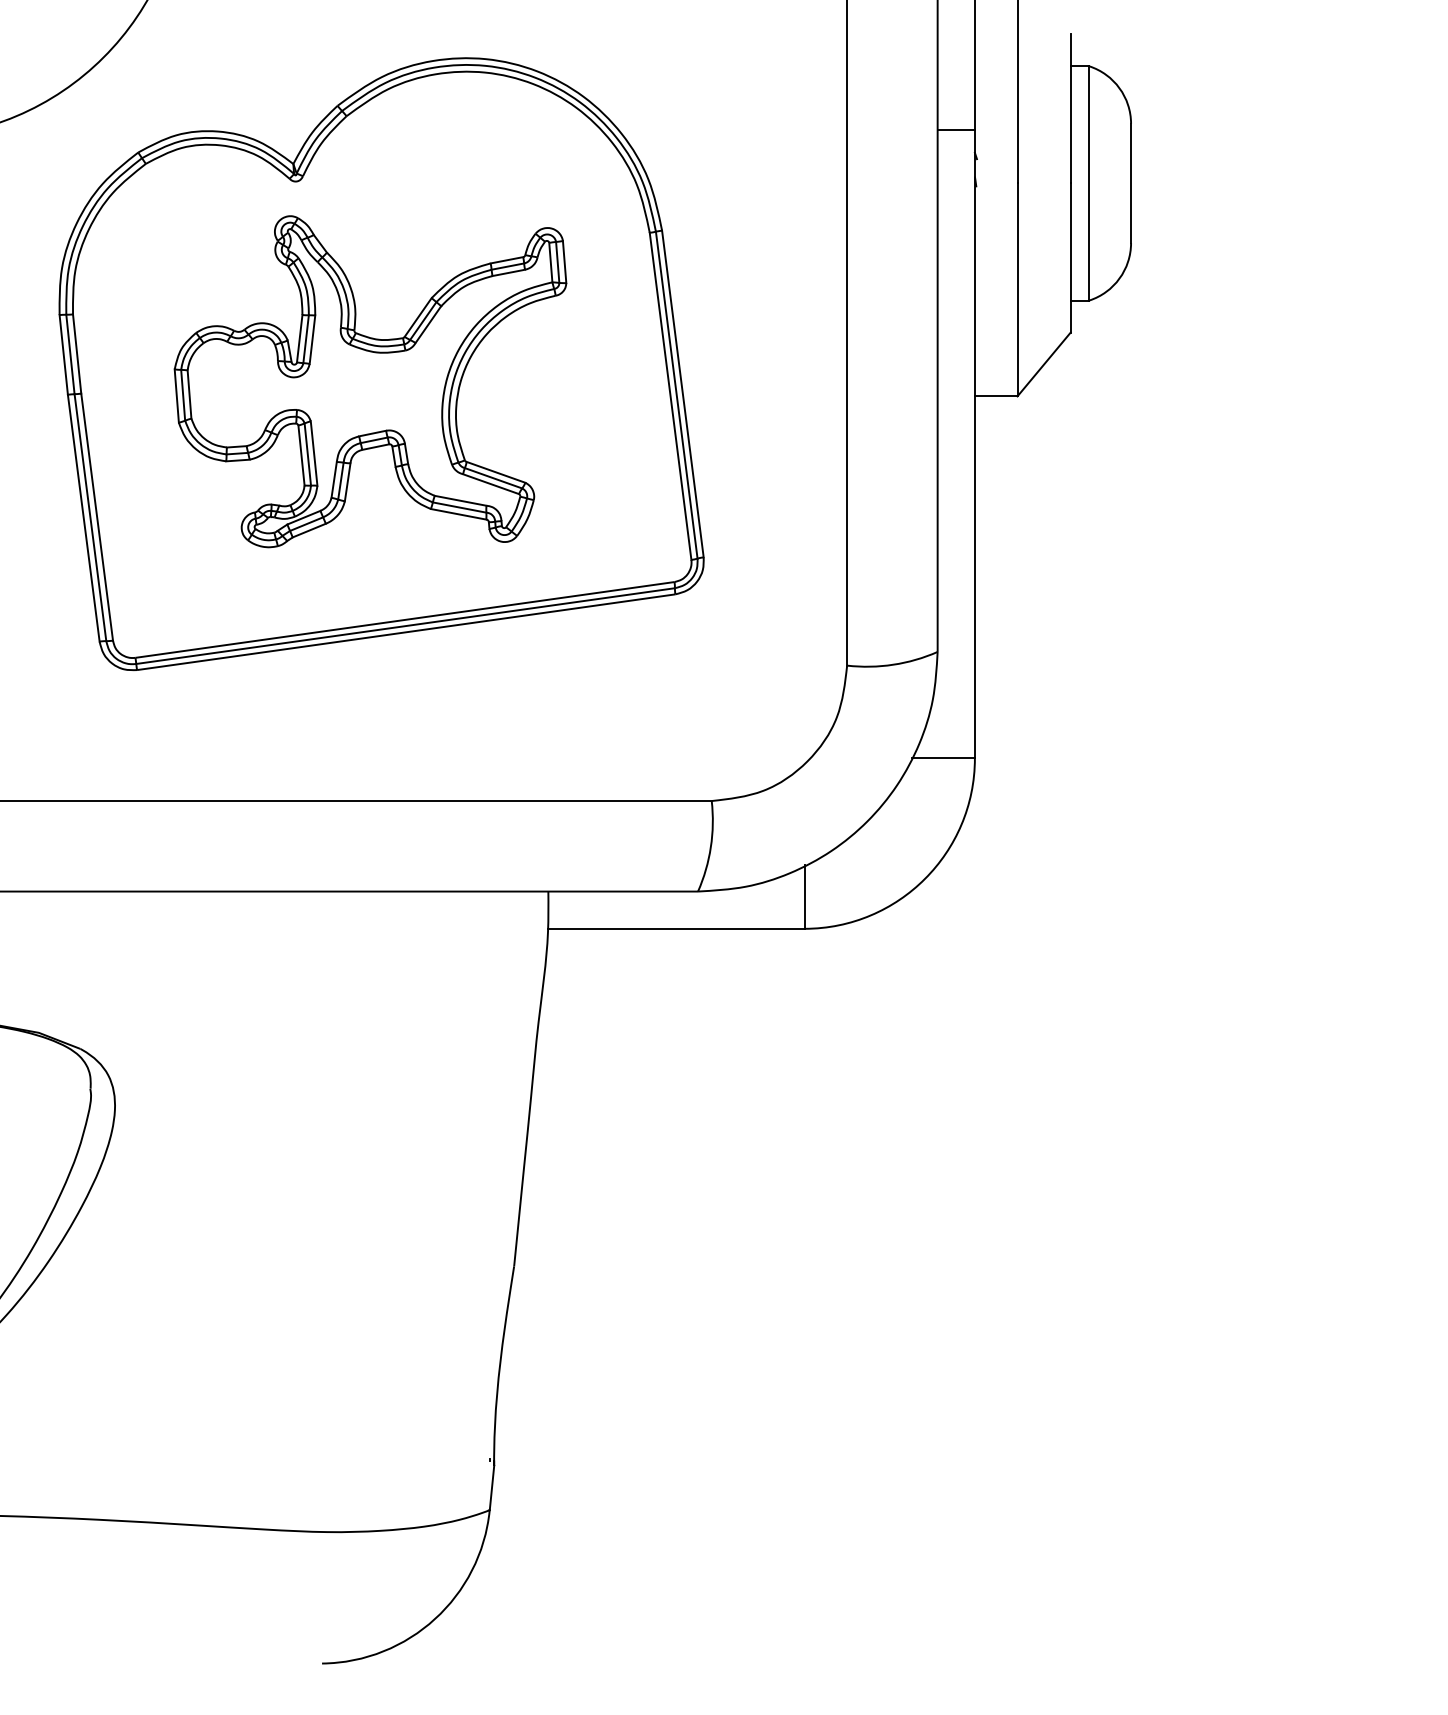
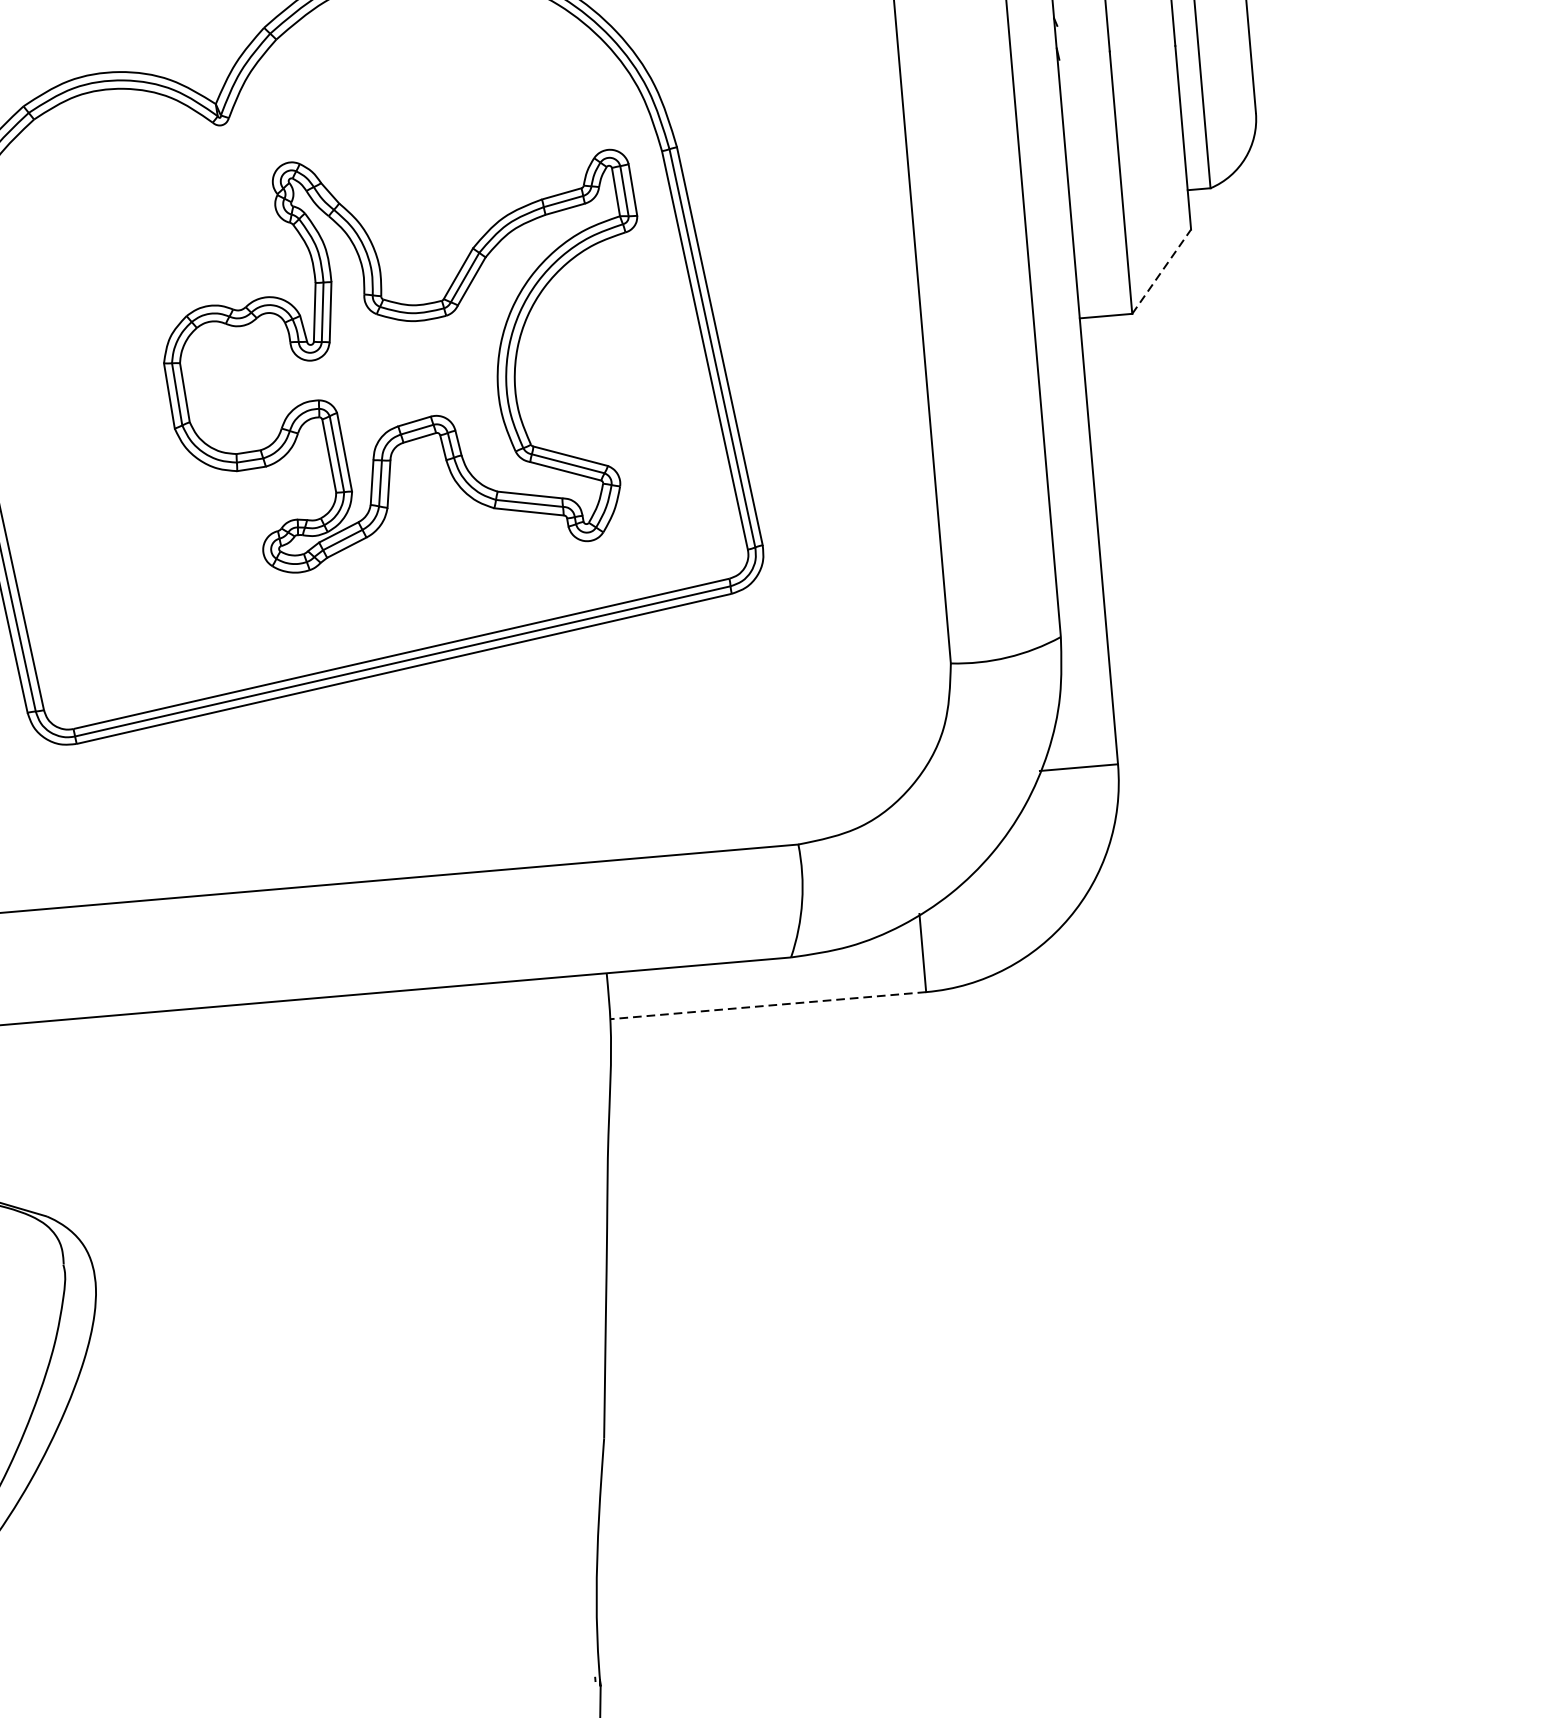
line: (1044, 364) -> (1162, 271), solid -> dashed
part: (370, 381) -> (406, 357), moved
line: (675, 928) -> (767, 1005), solid -> dashed

